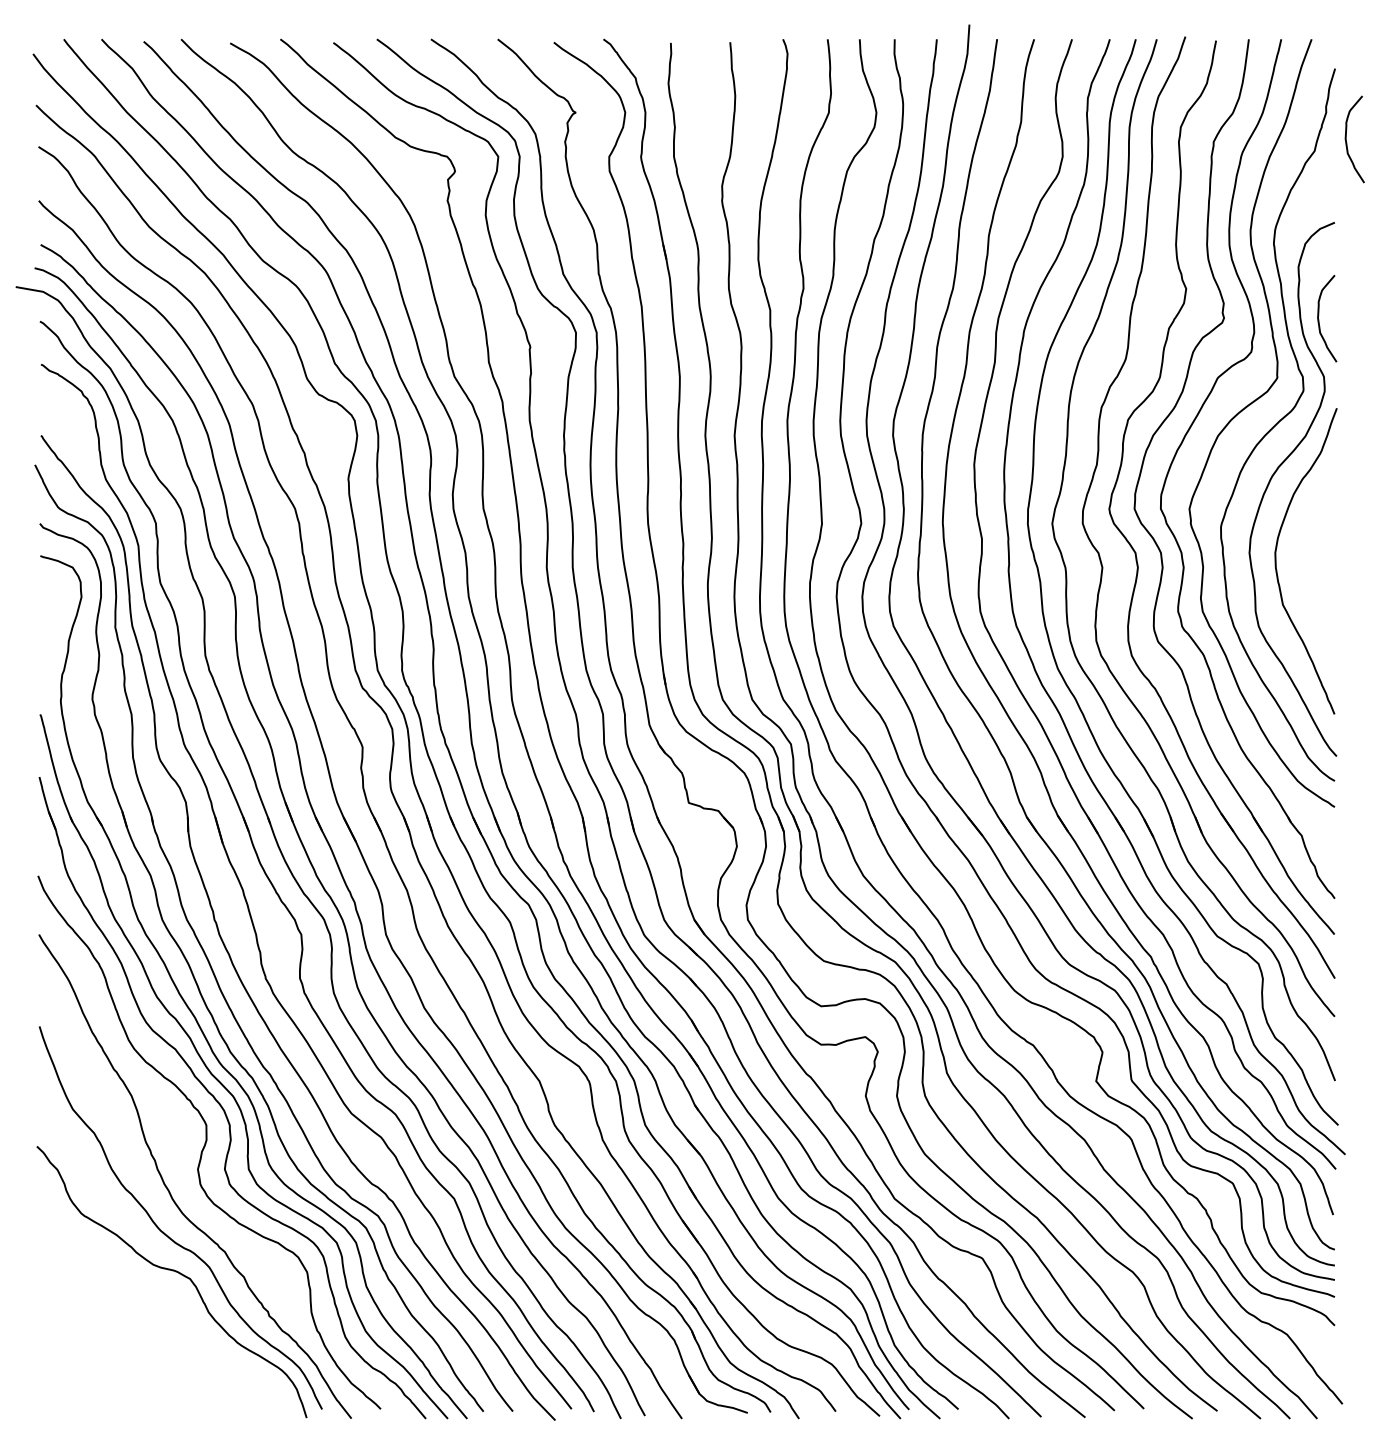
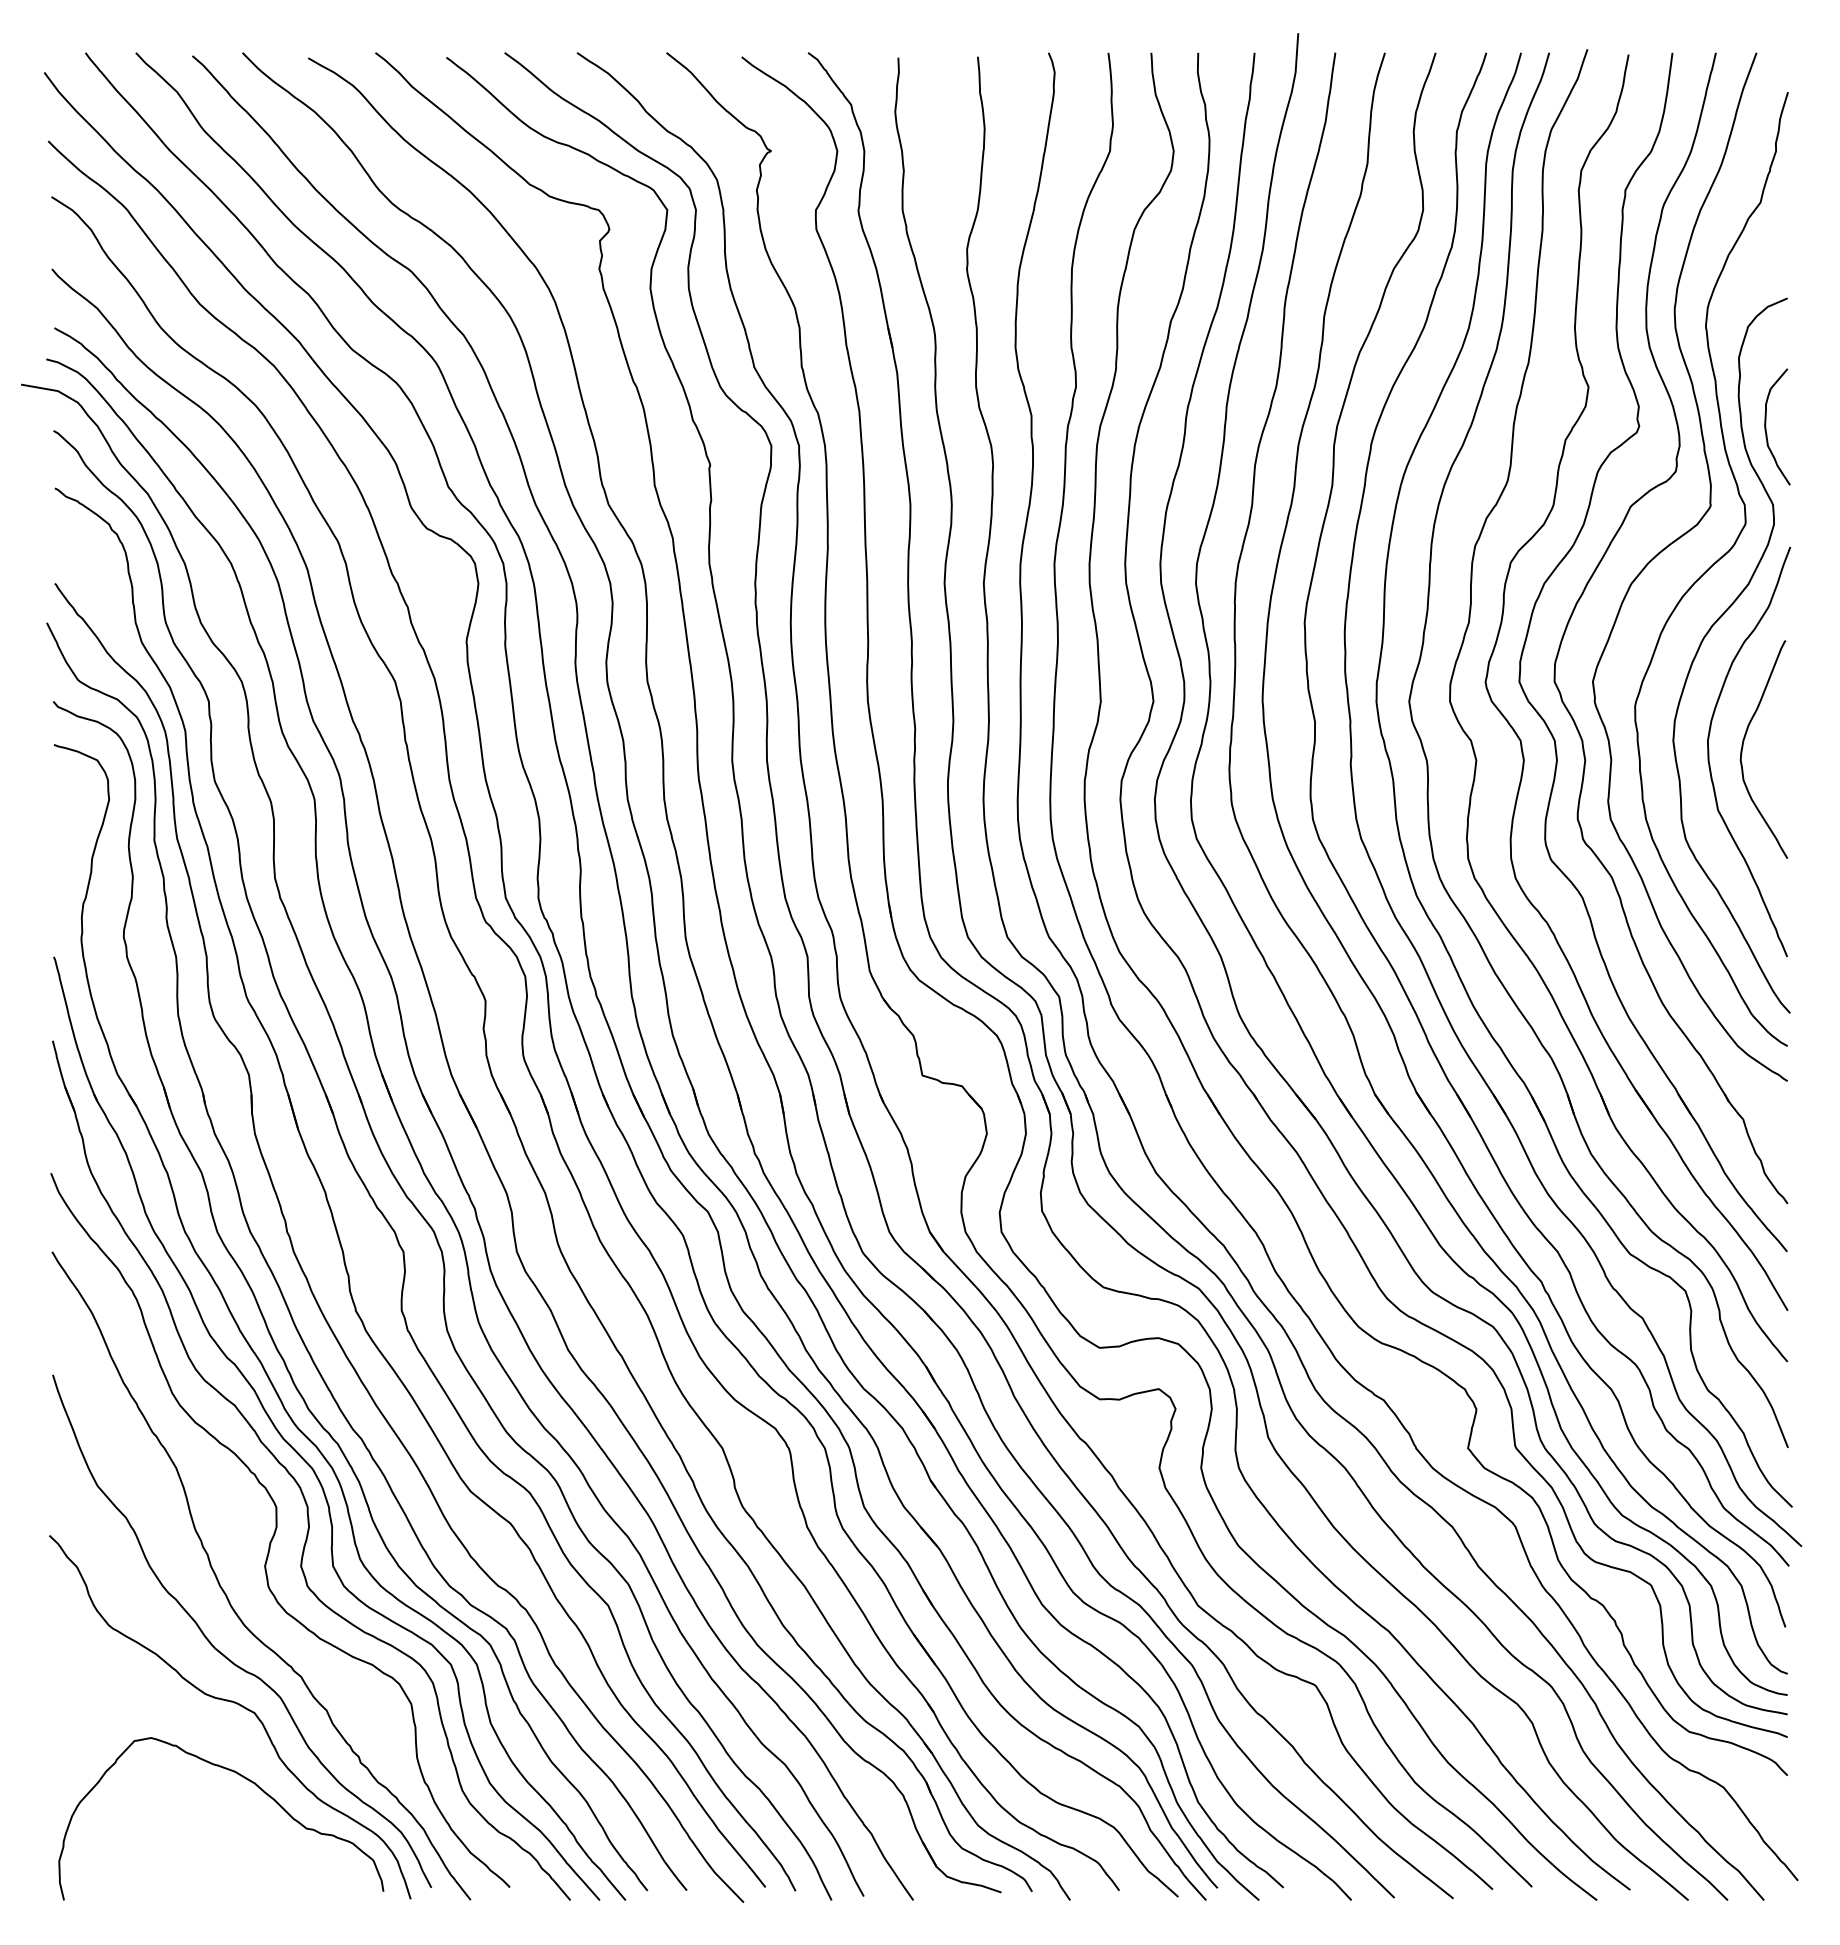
curve: (1346, 139) -> (1803, 187), removed
curve: (1301, 557) -> (1743, 747), added
curve: (184, 1329) -> (247, 1780), added

